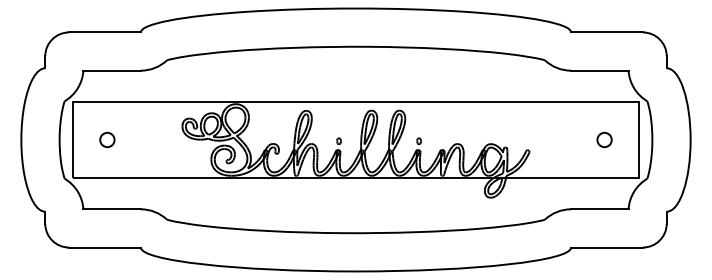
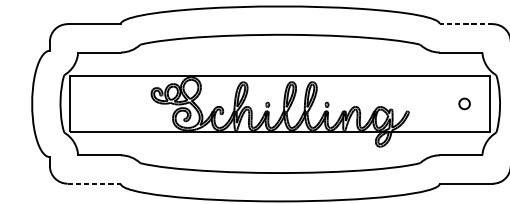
line: (606, 32) -> (466, 24), solid -> dashed
circle: (107, 139) -> (96, 103), removed
line: (105, 247) -> (94, 183), solid -> dashed

